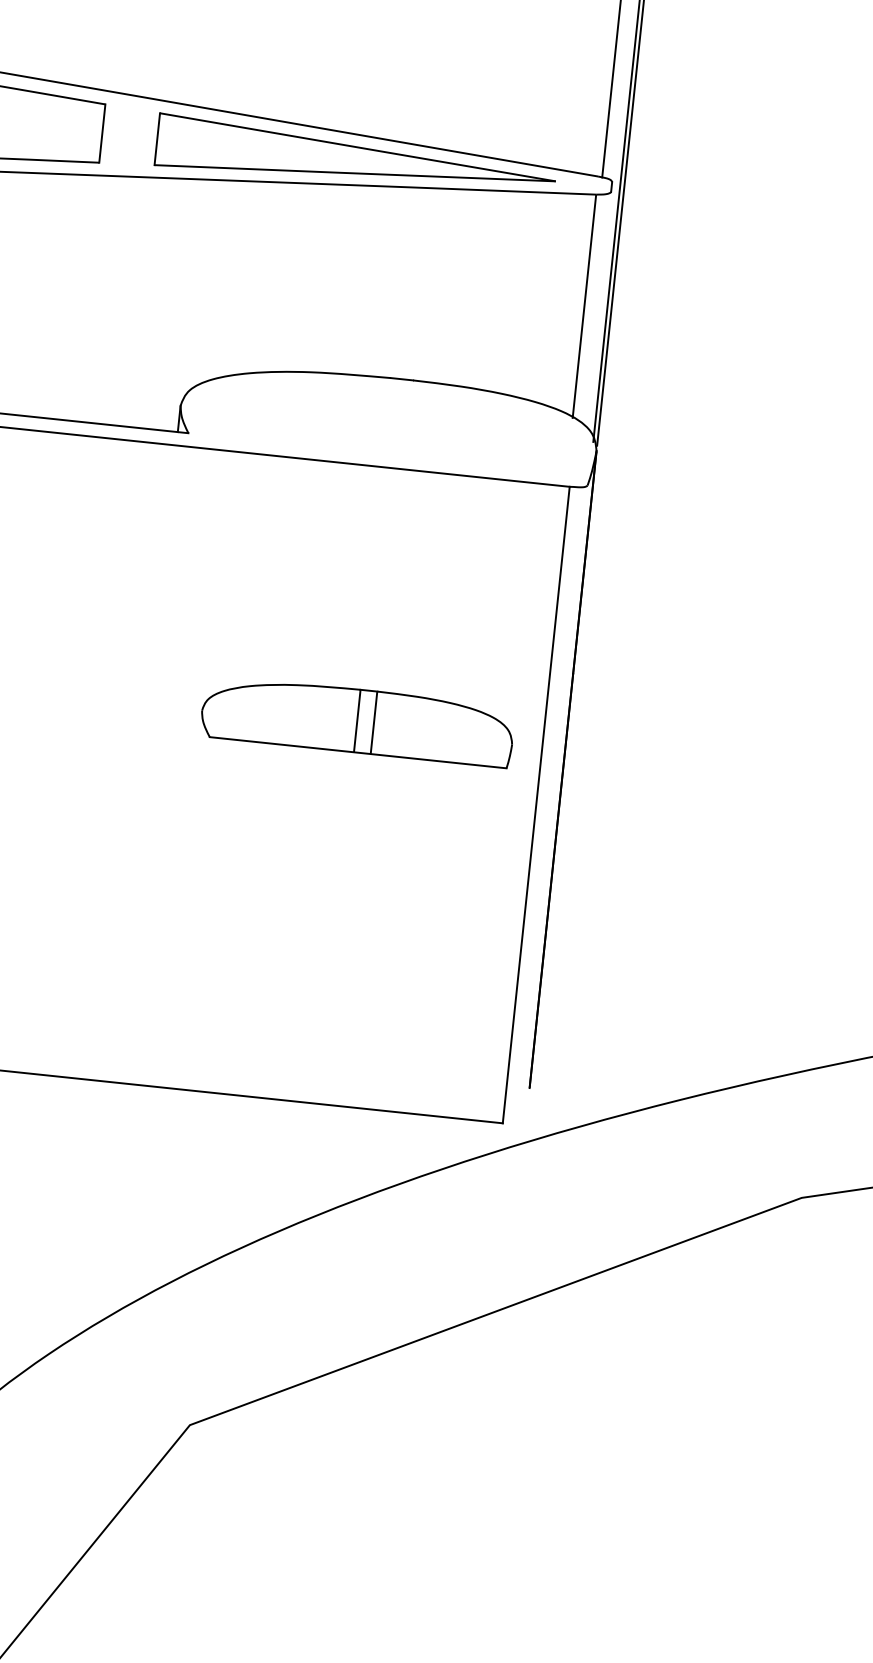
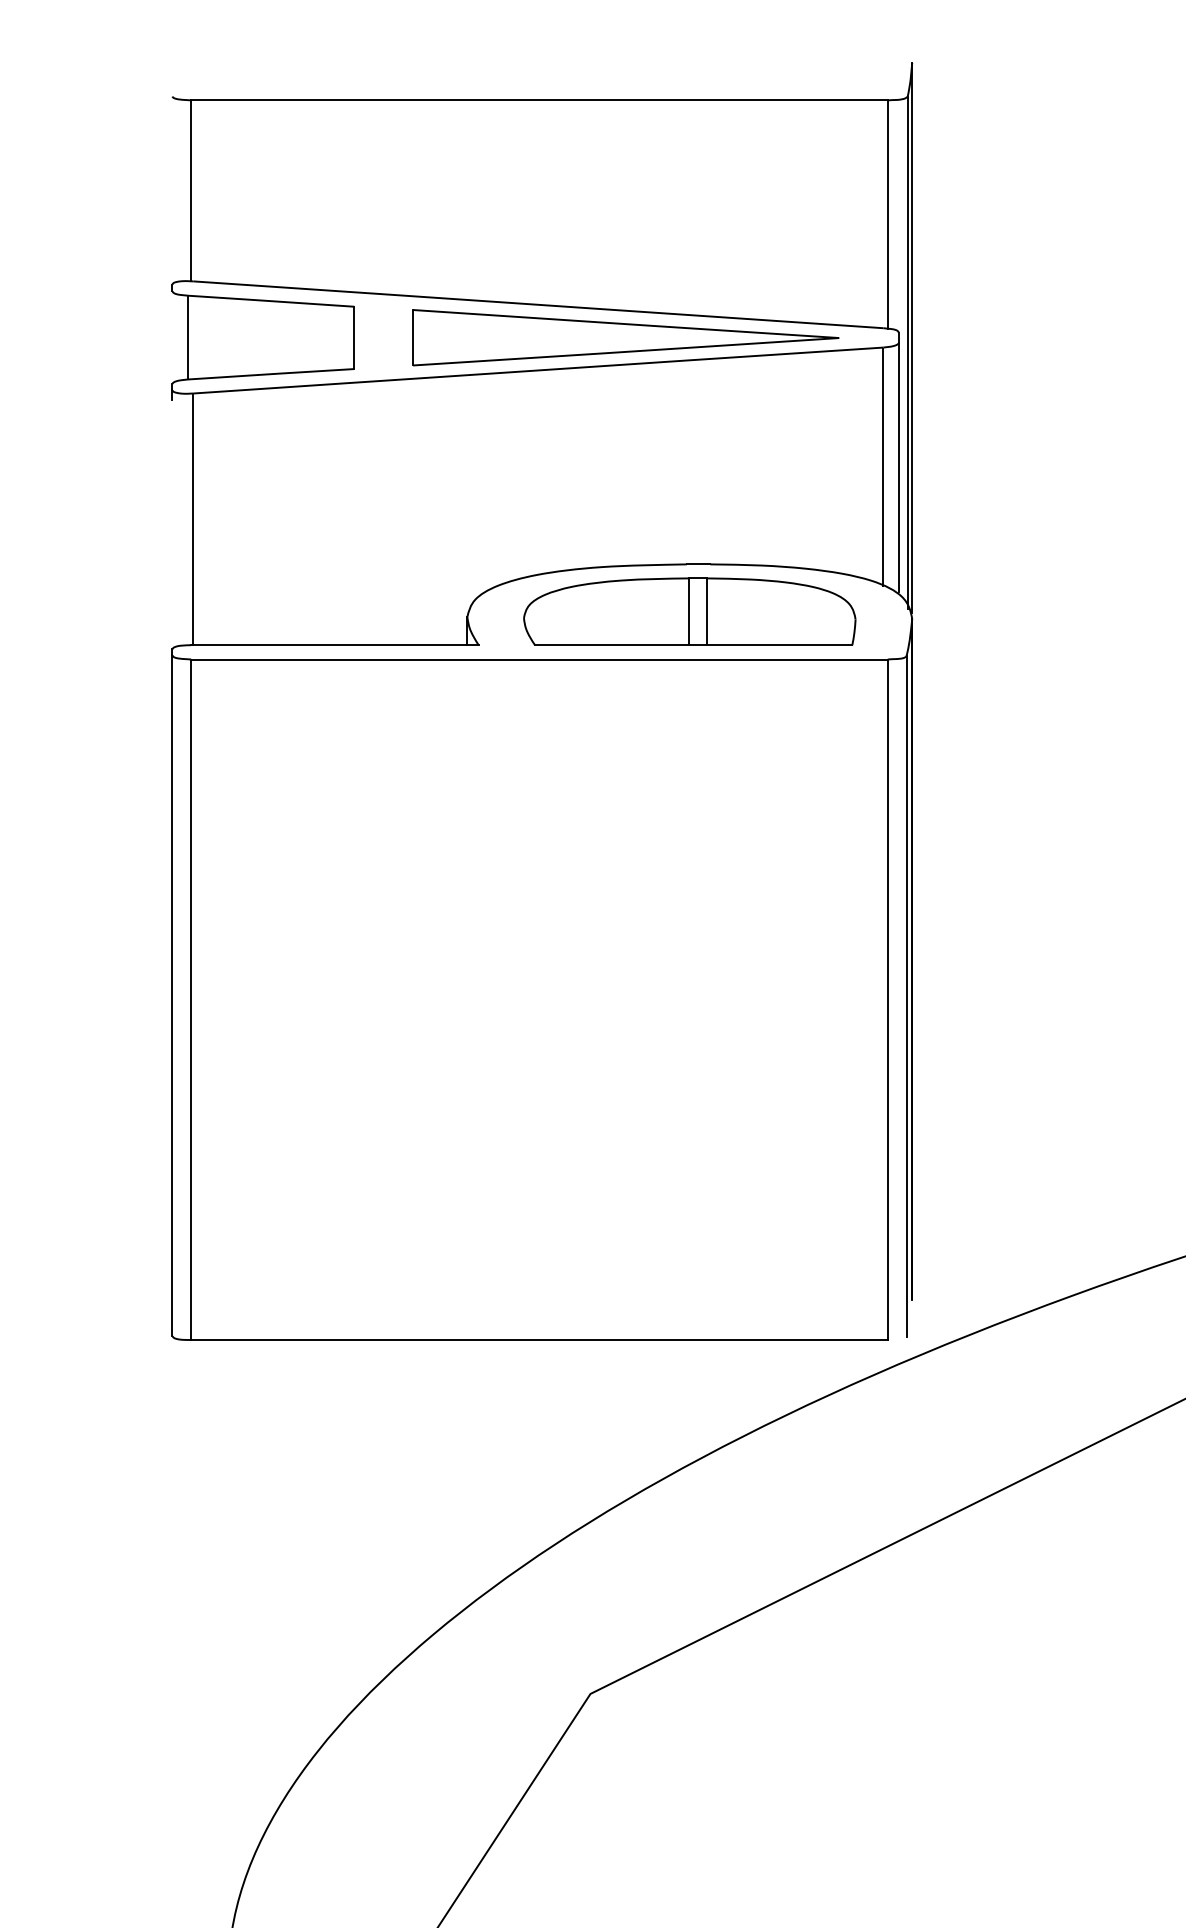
line: (598, 308) -> (898, 467), added
part: (357, 720) -> (689, 611), moved
line: (554, 803) -> (906, 996), added

